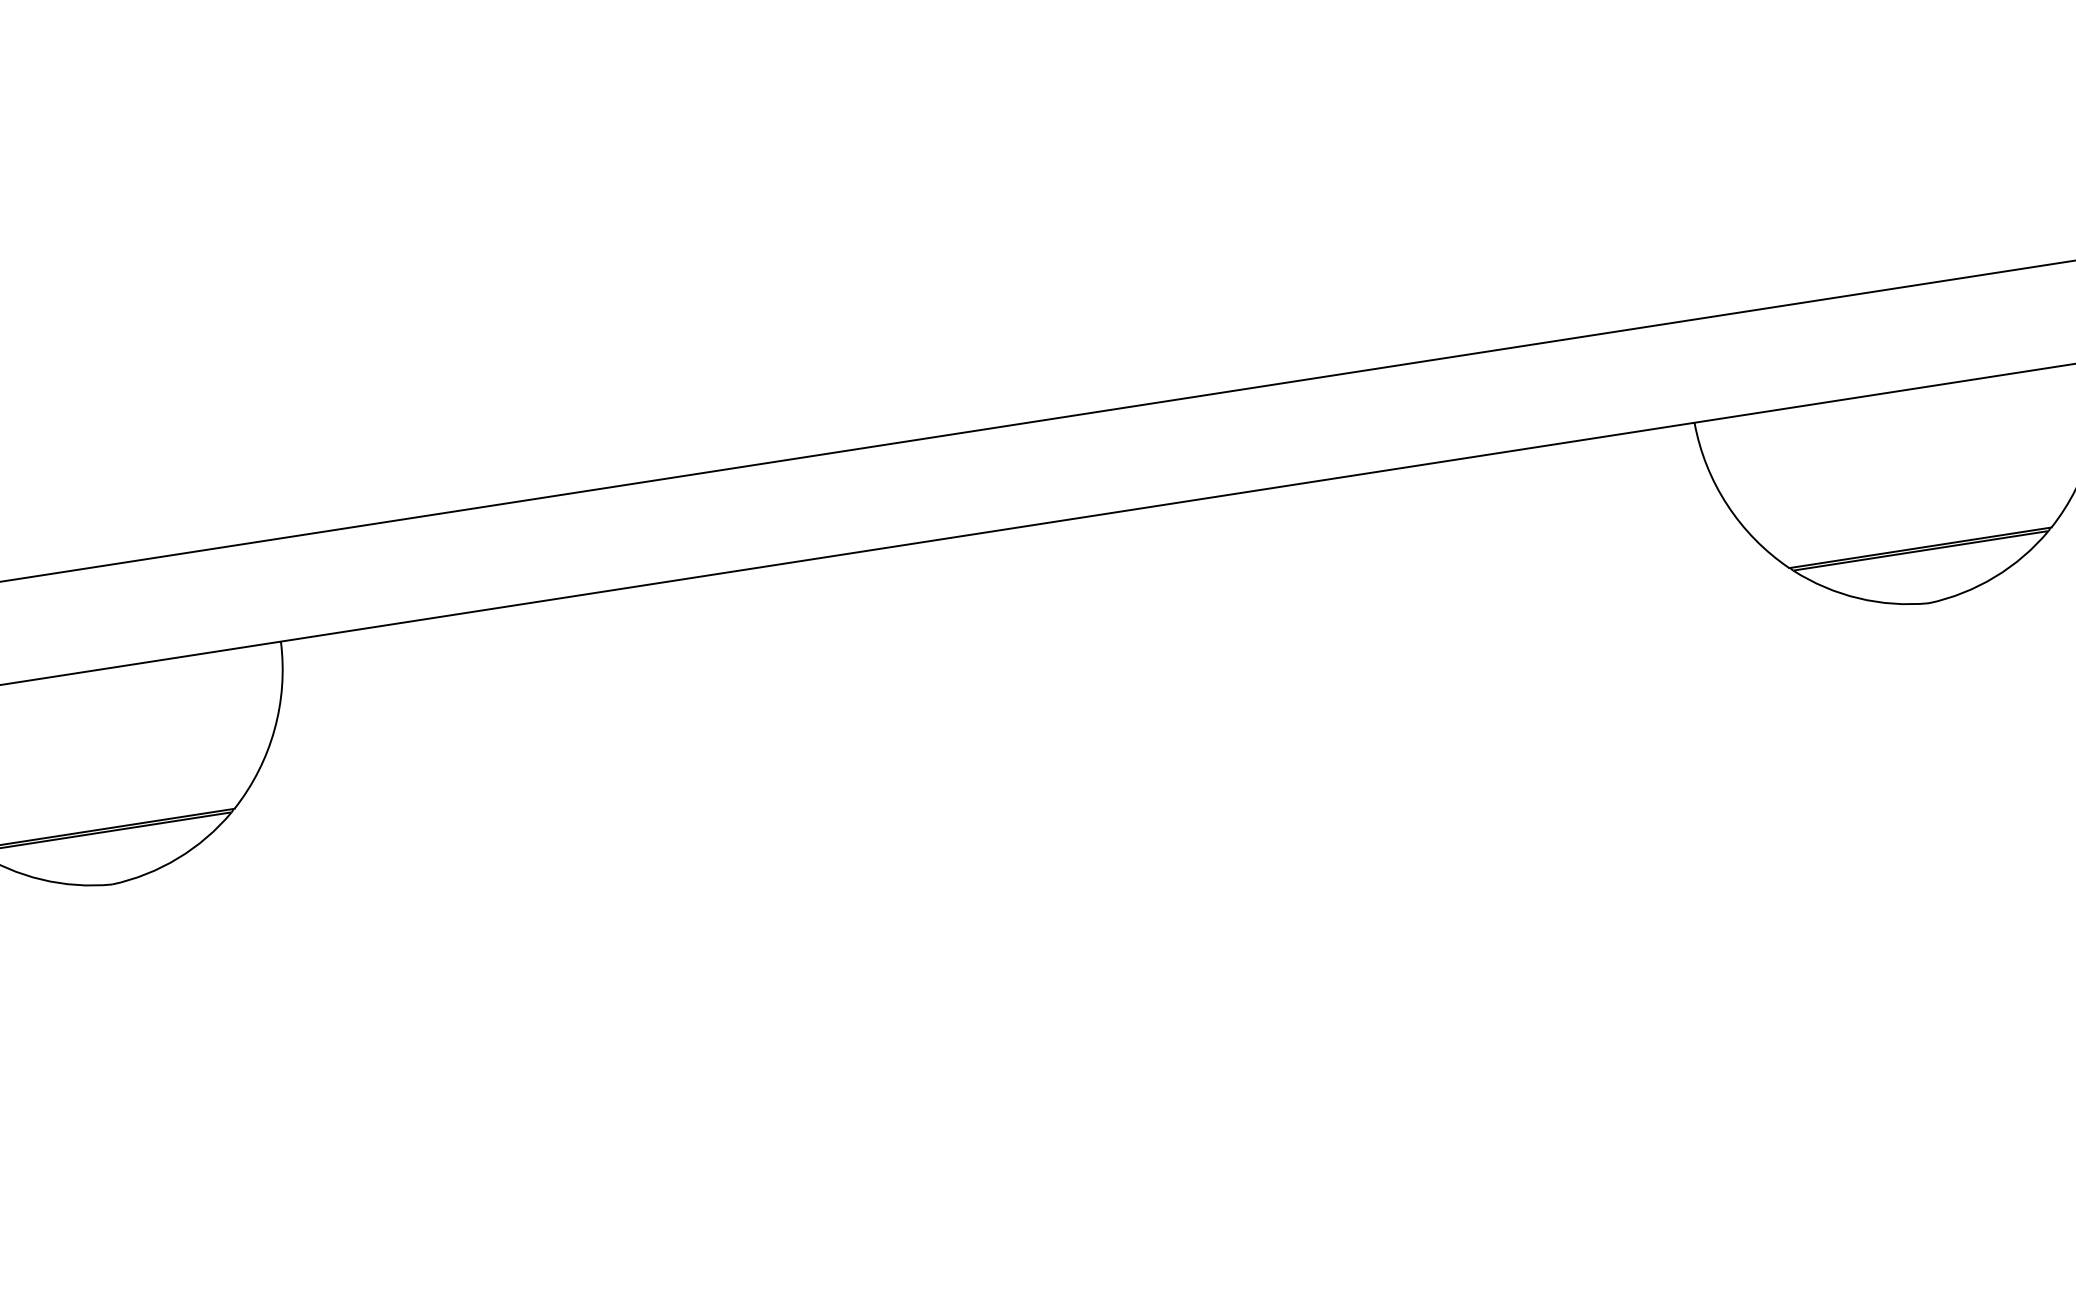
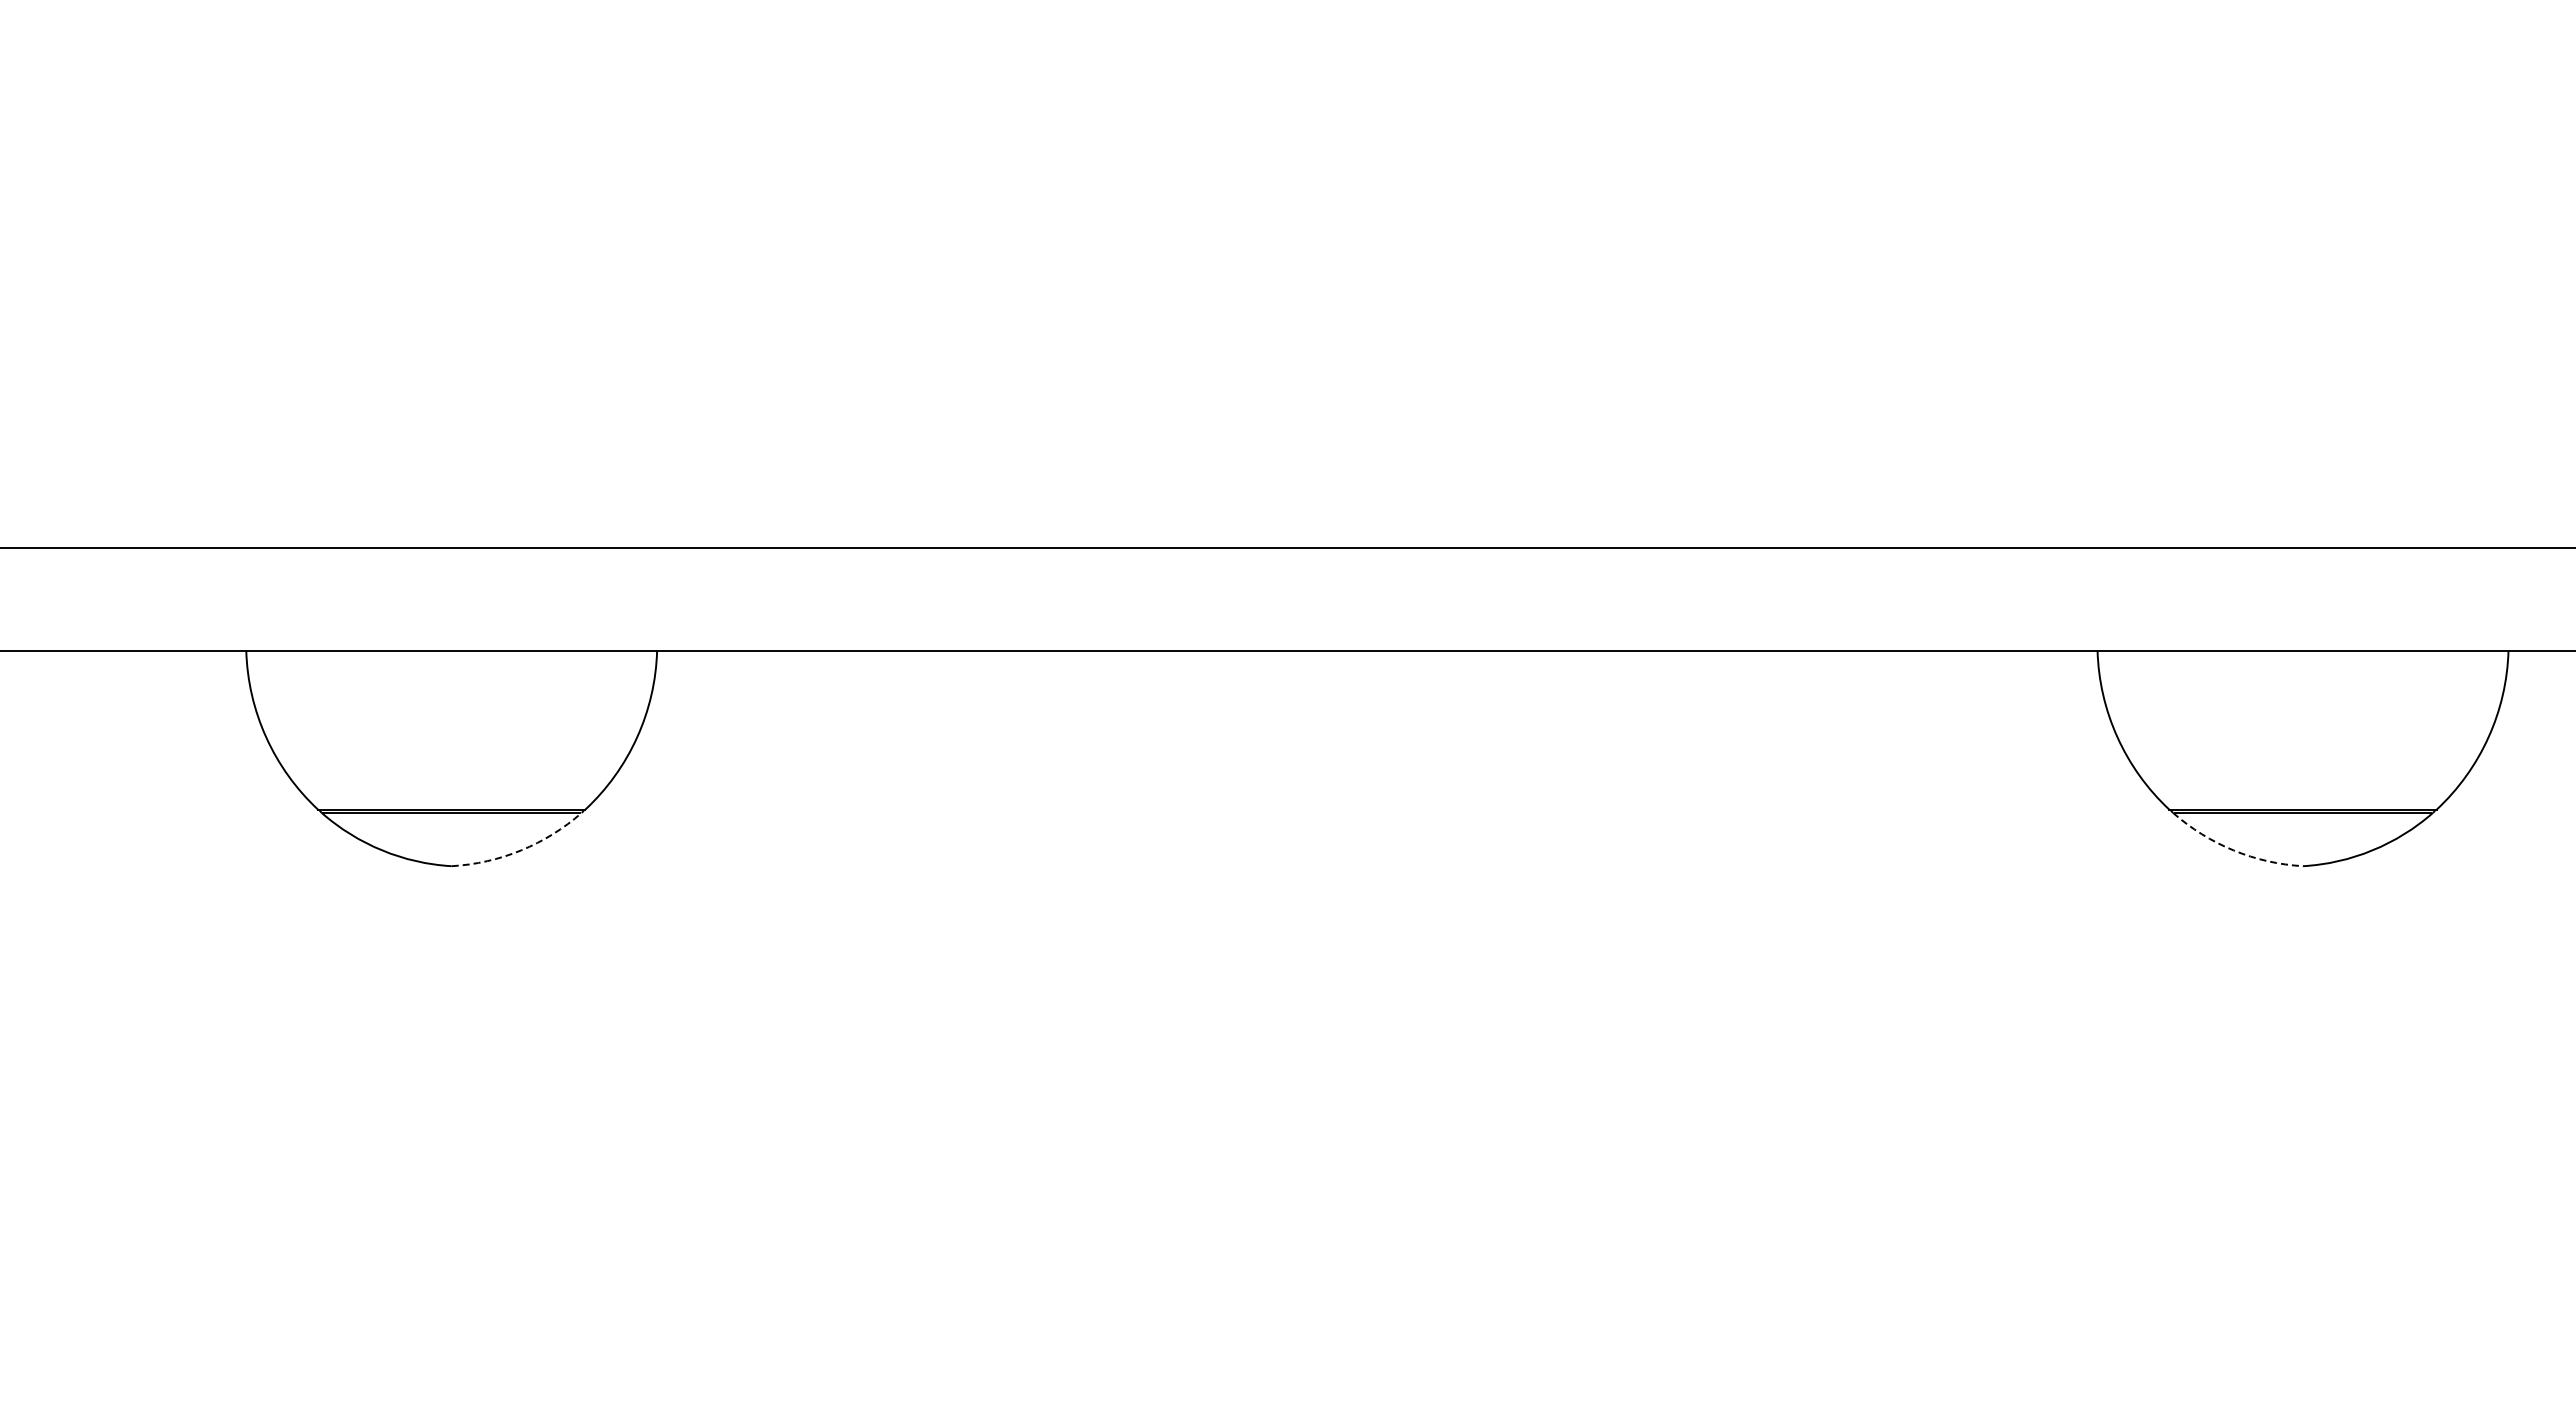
arc: (1858, 598) -> (2233, 850), solid -> dashed
arc: (178, 858) -> (521, 850), solid -> dashed

